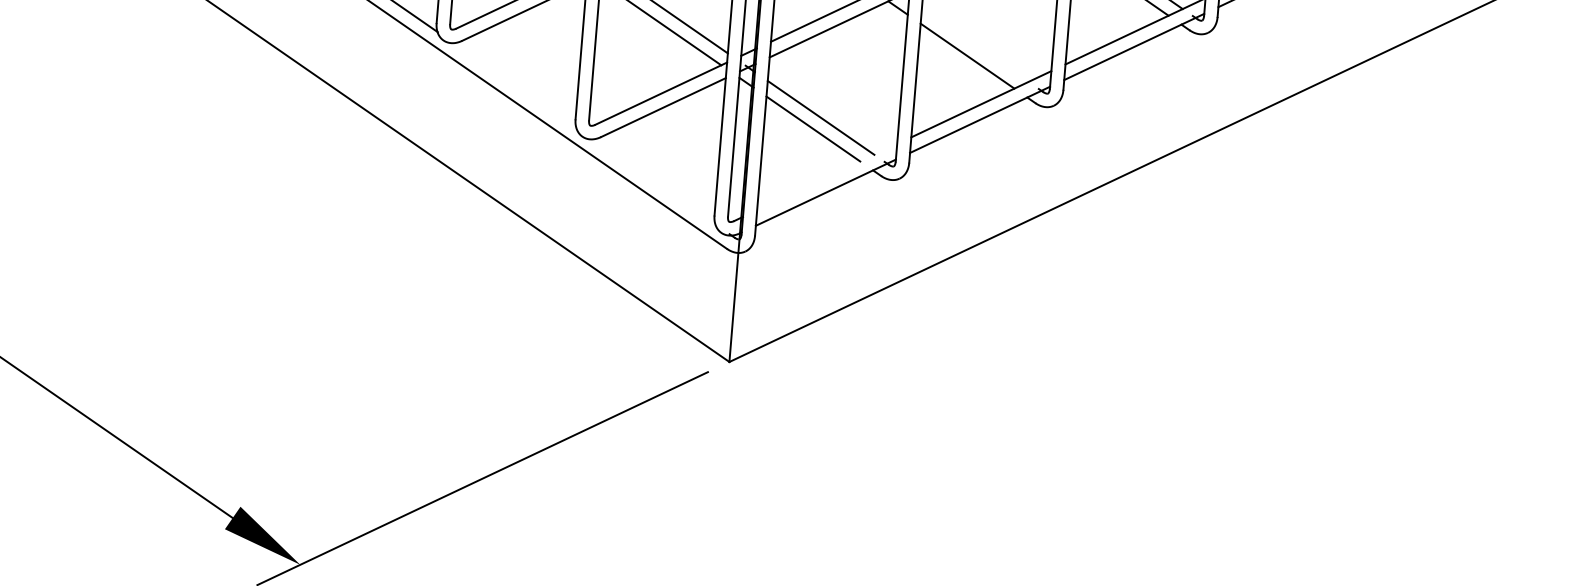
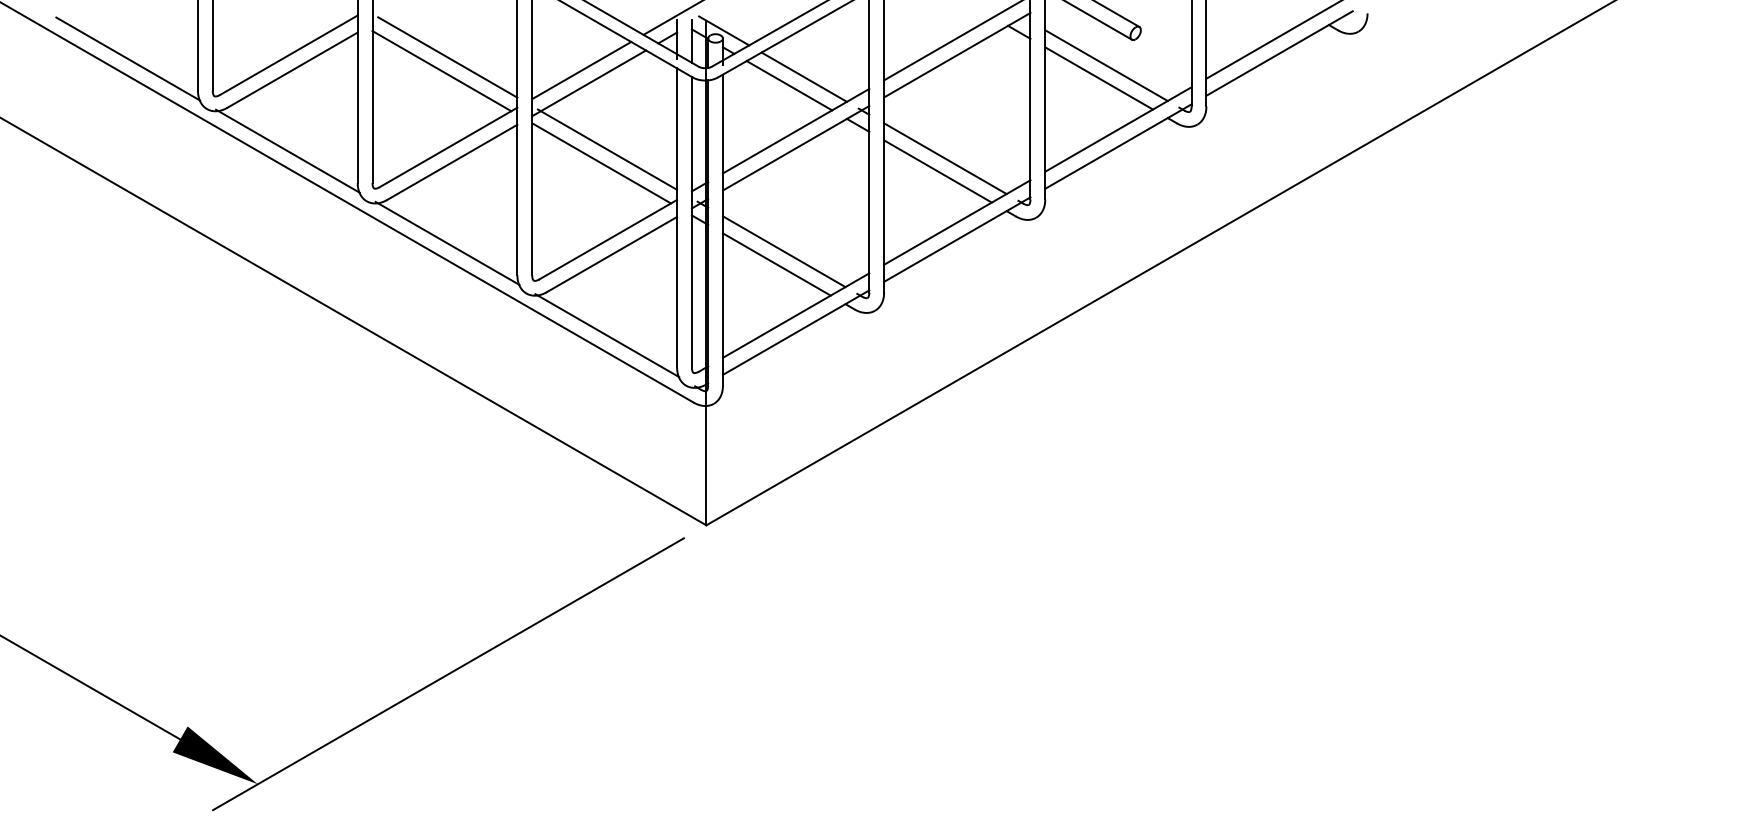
line: (975, 44) -> (945, 158), added
line: (514, 84) -> (447, 242), added
line: (826, 177) -> (795, 315), added
line: (653, 181) -> (607, 335), added

